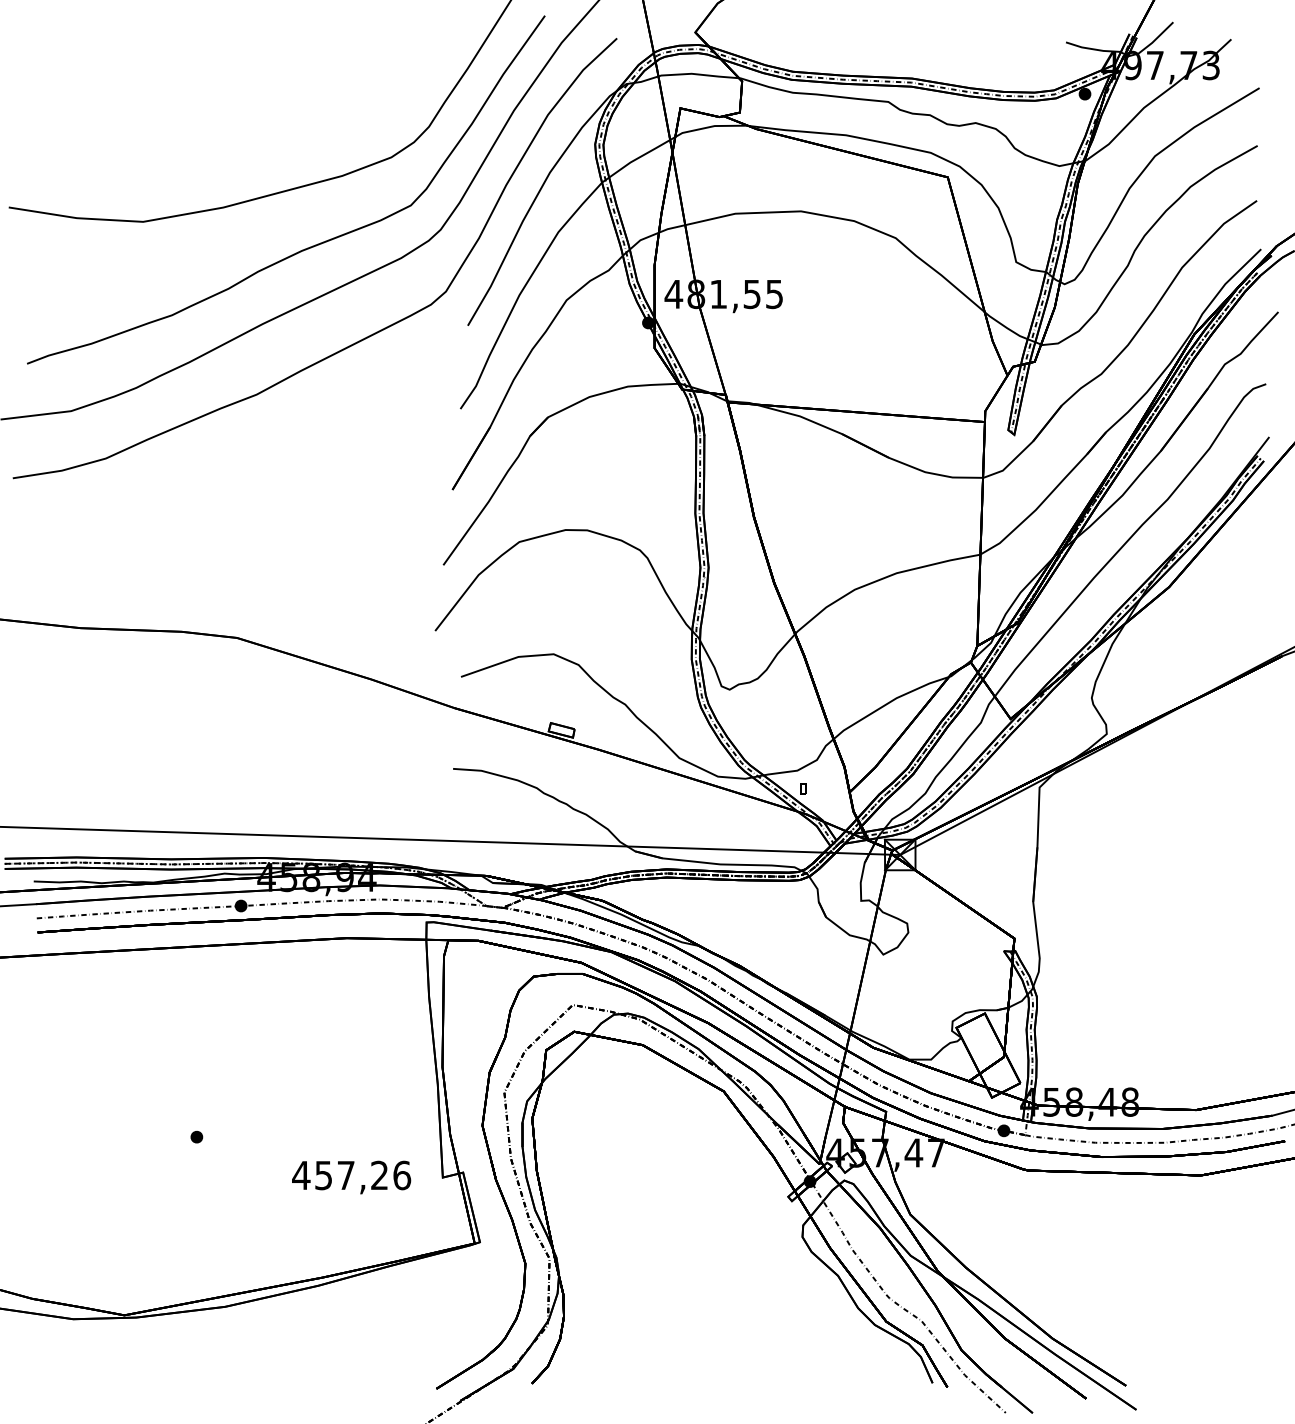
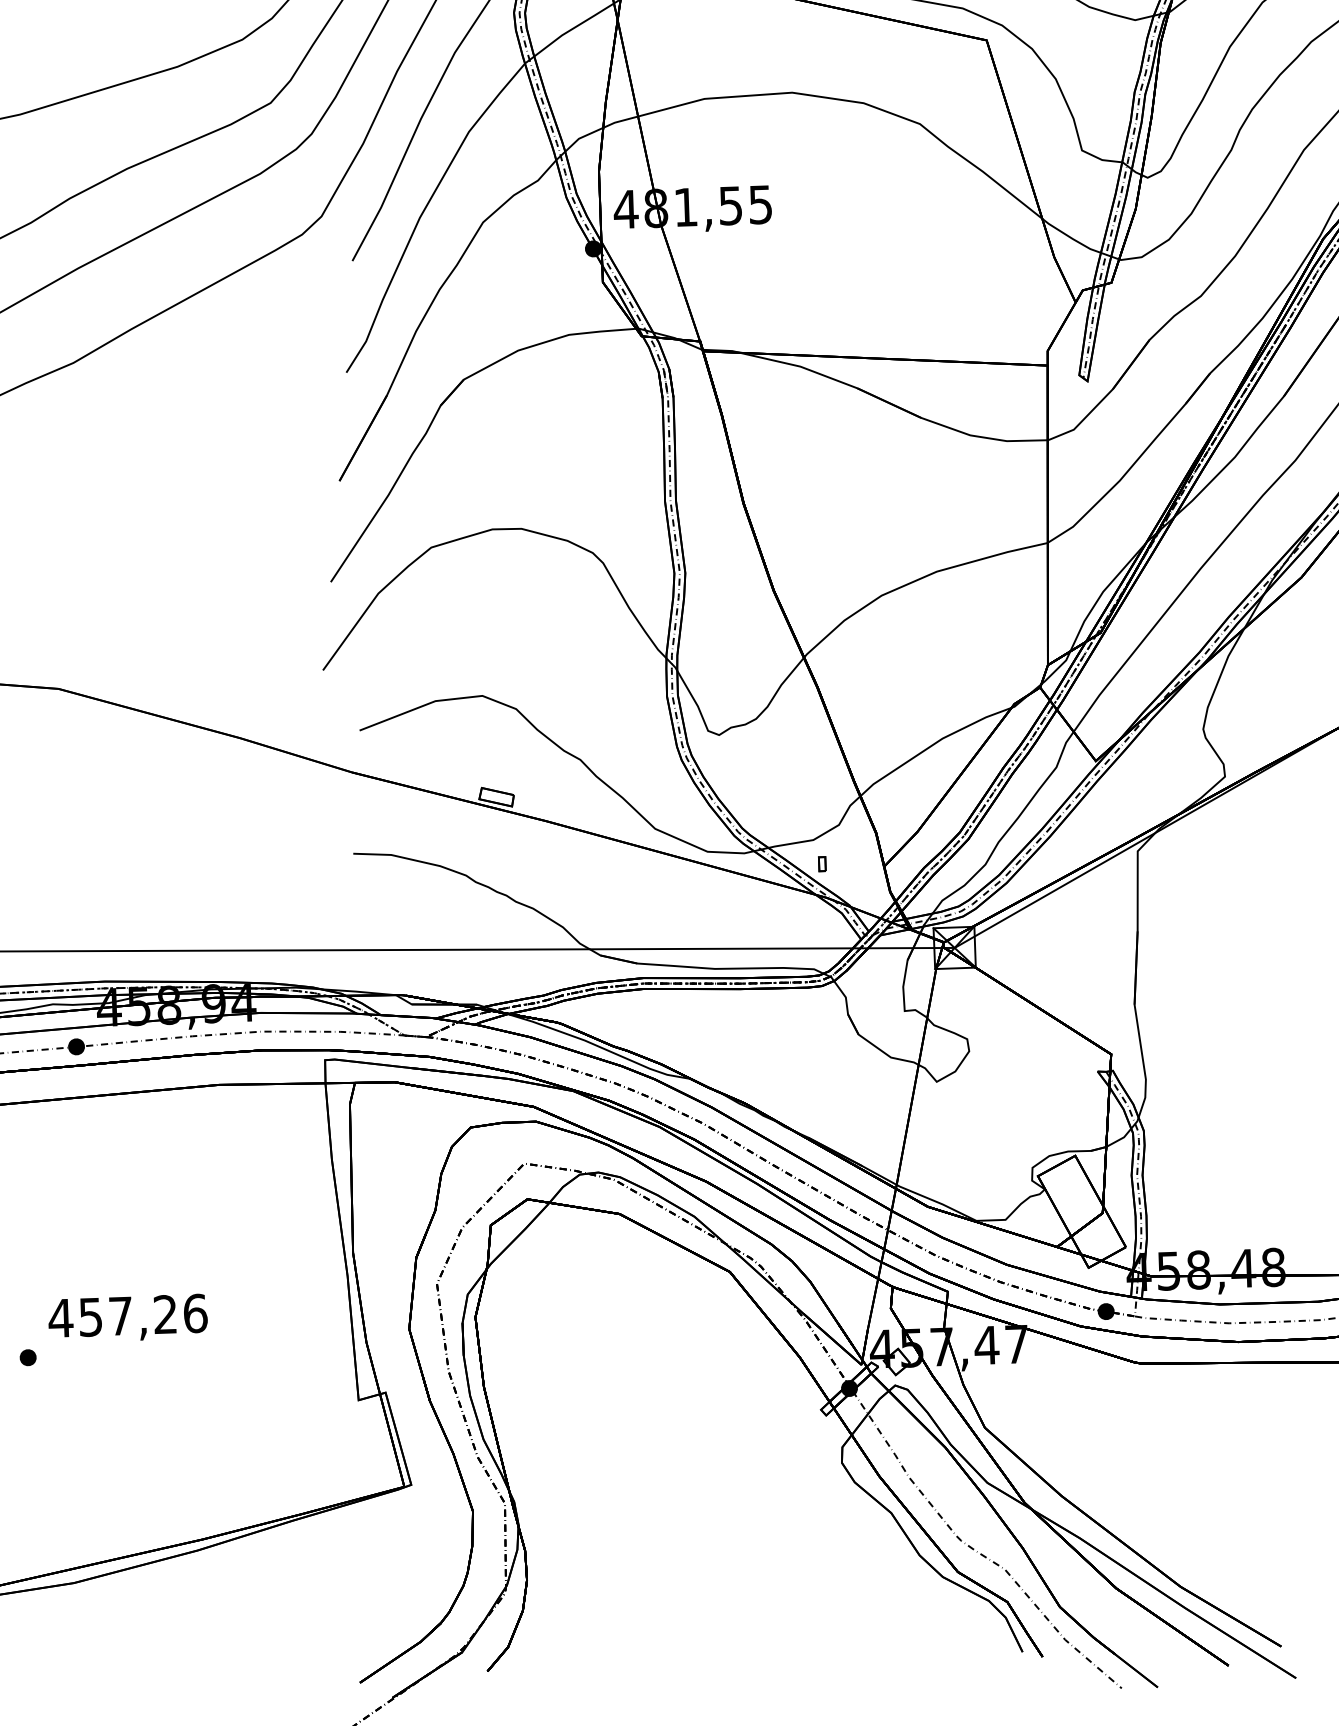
text: (351, 1177) -> (127, 1318), moved

